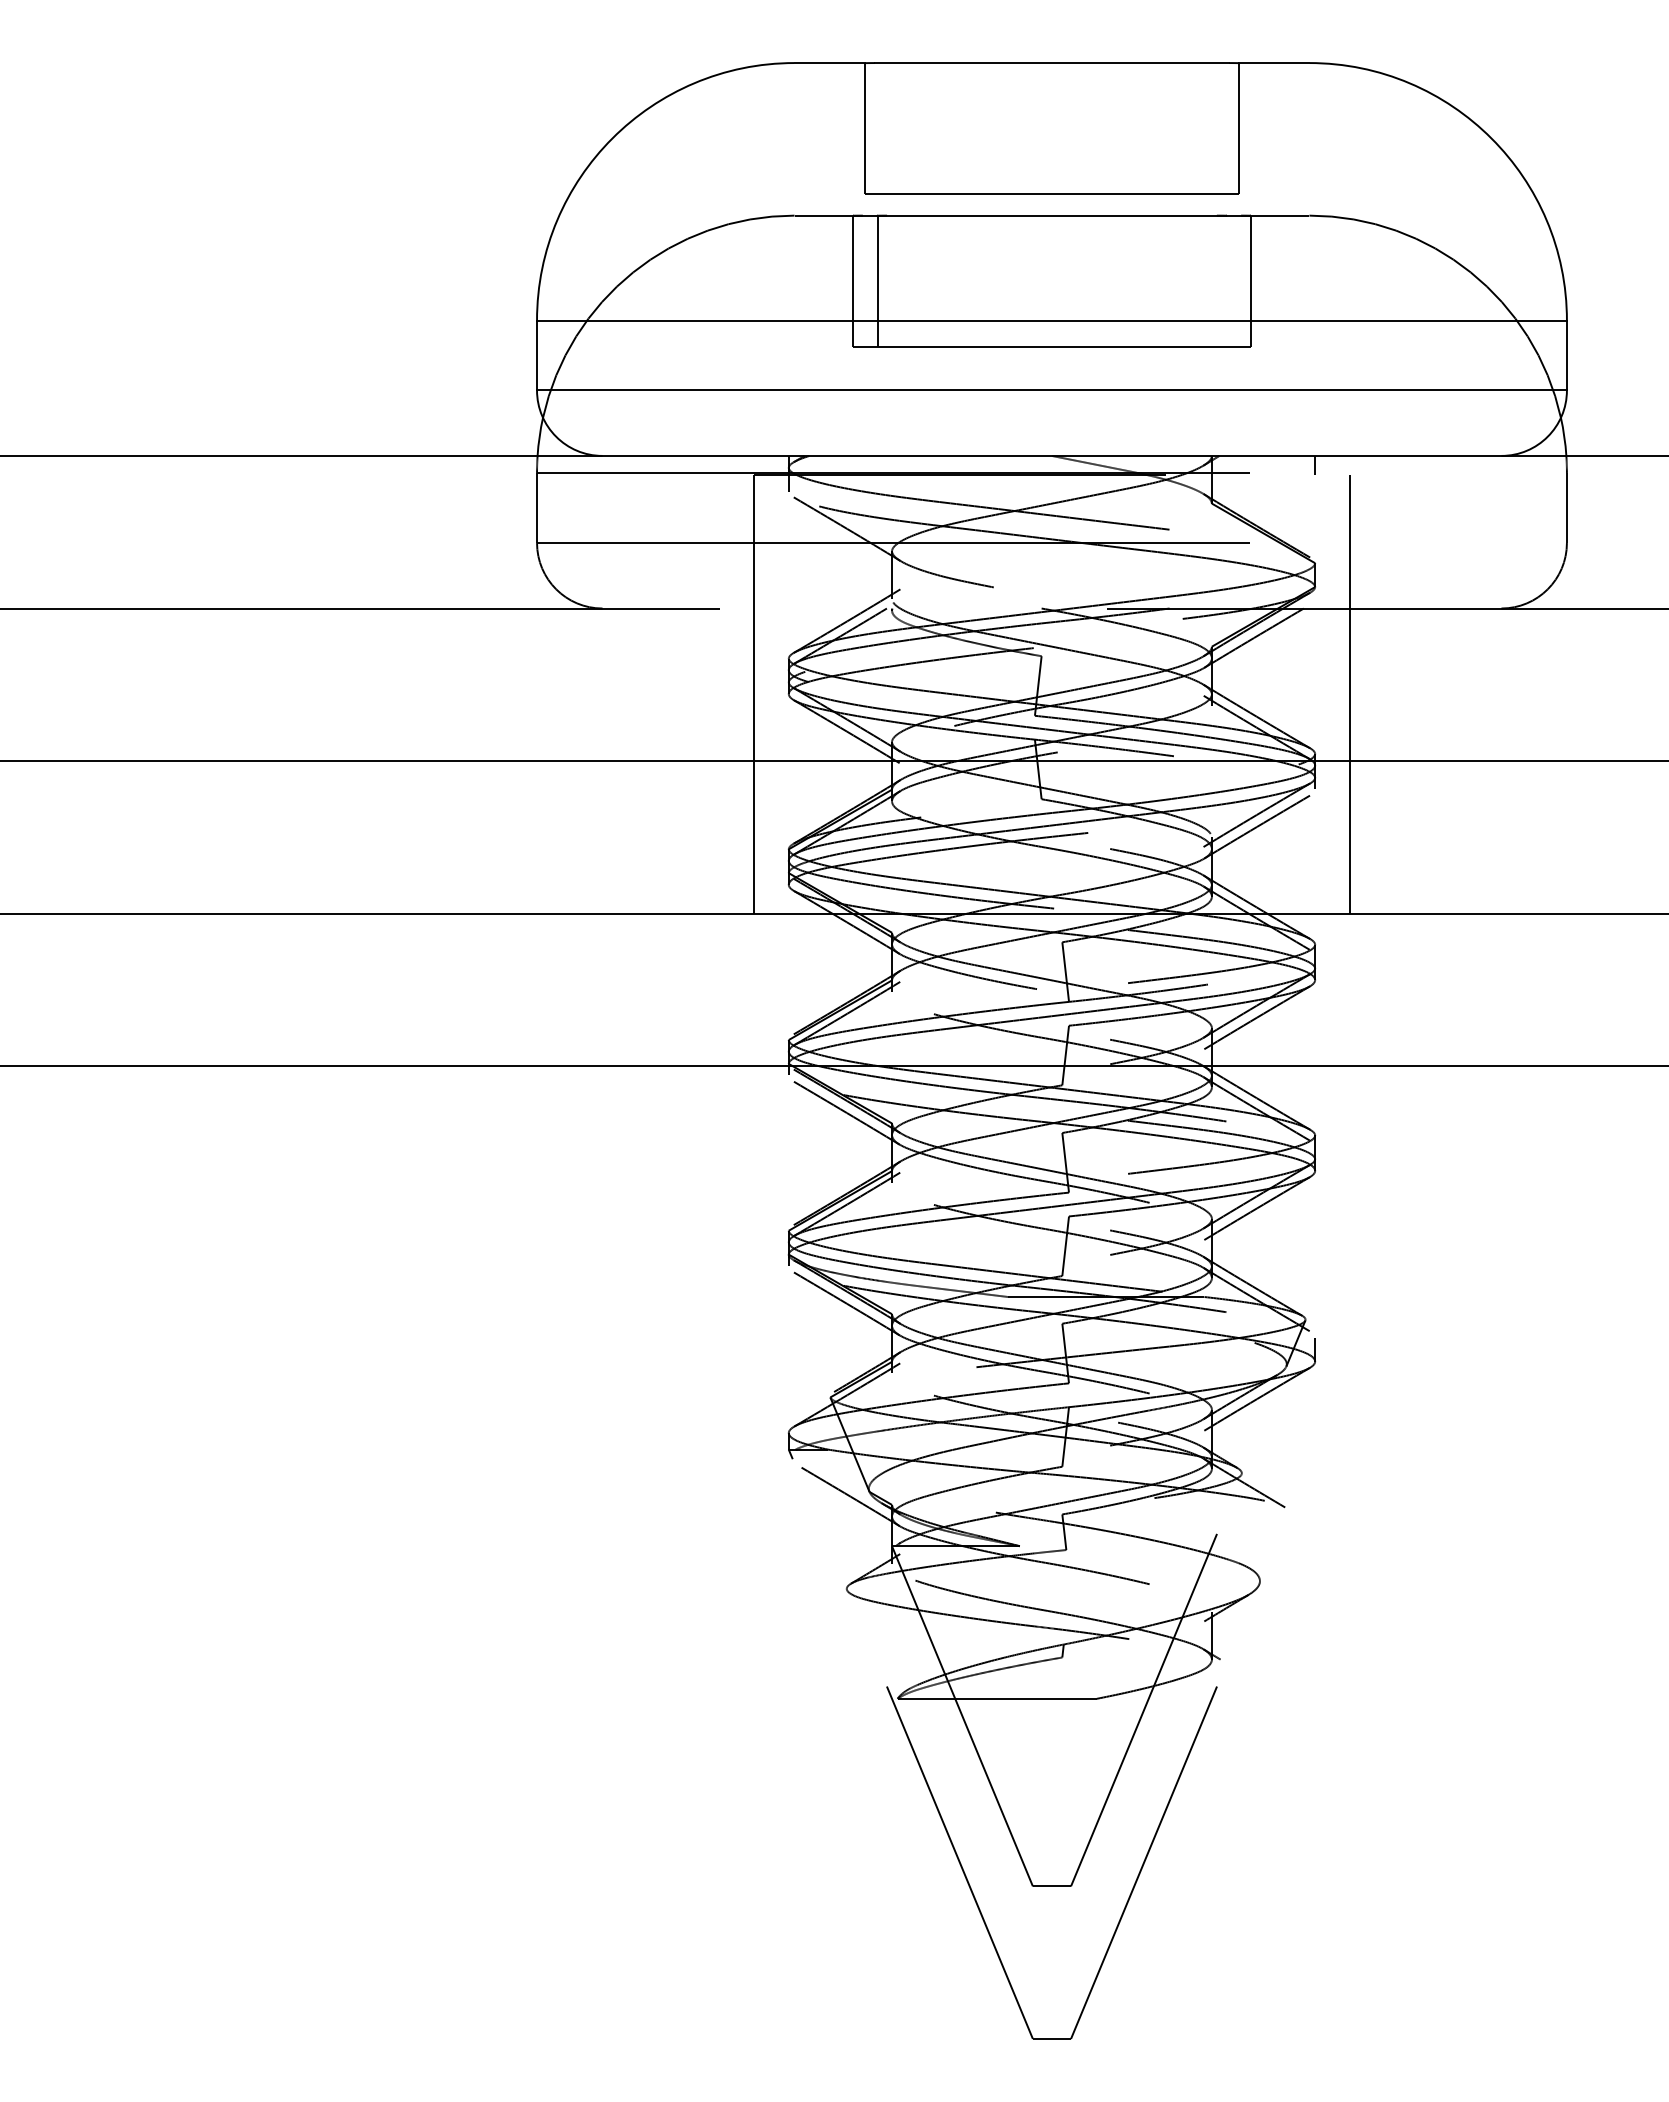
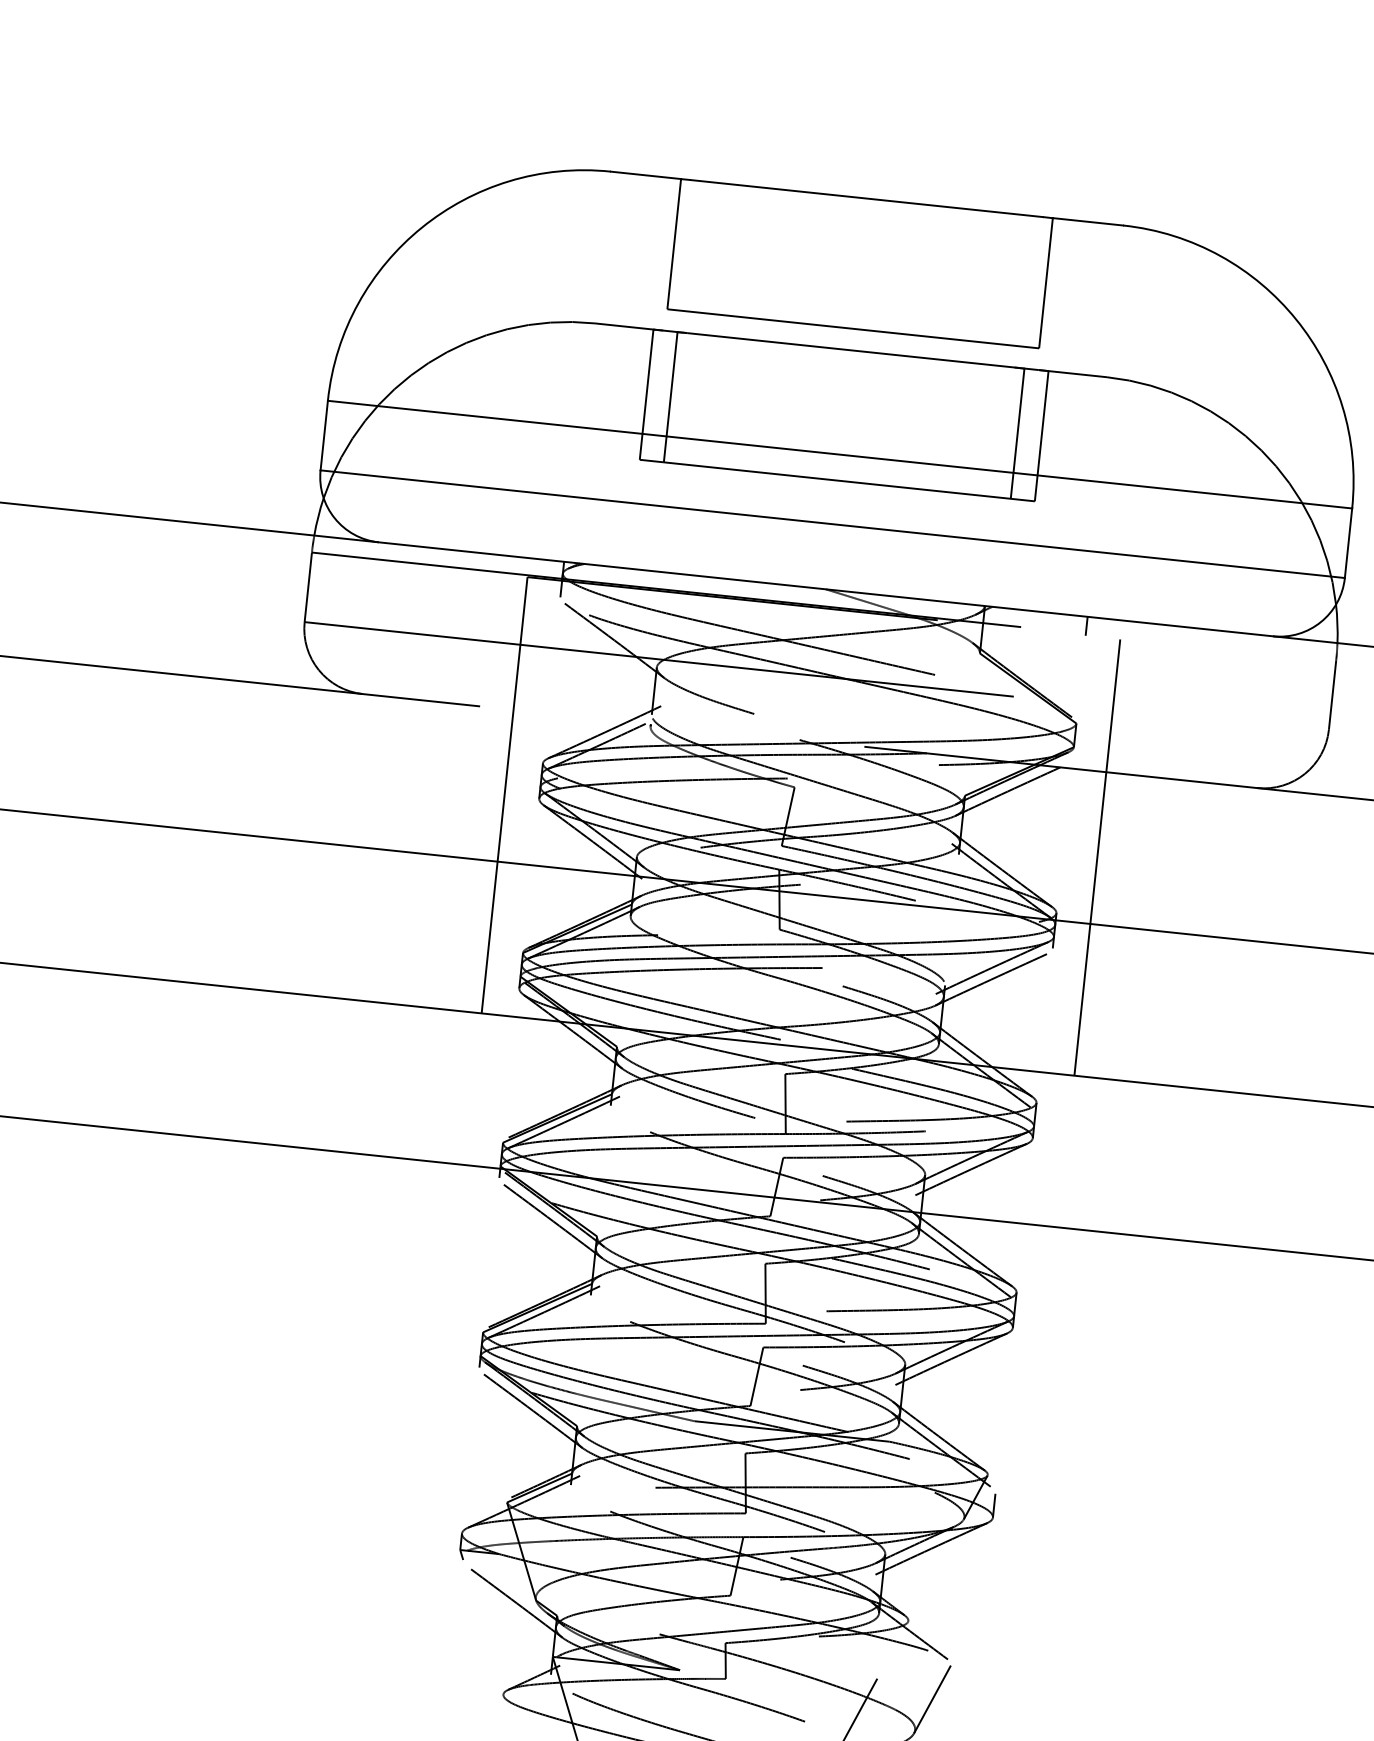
line: (1226, 280) -> (1017, 433), added
line: (1273, 1548) -> (931, 1699), added

